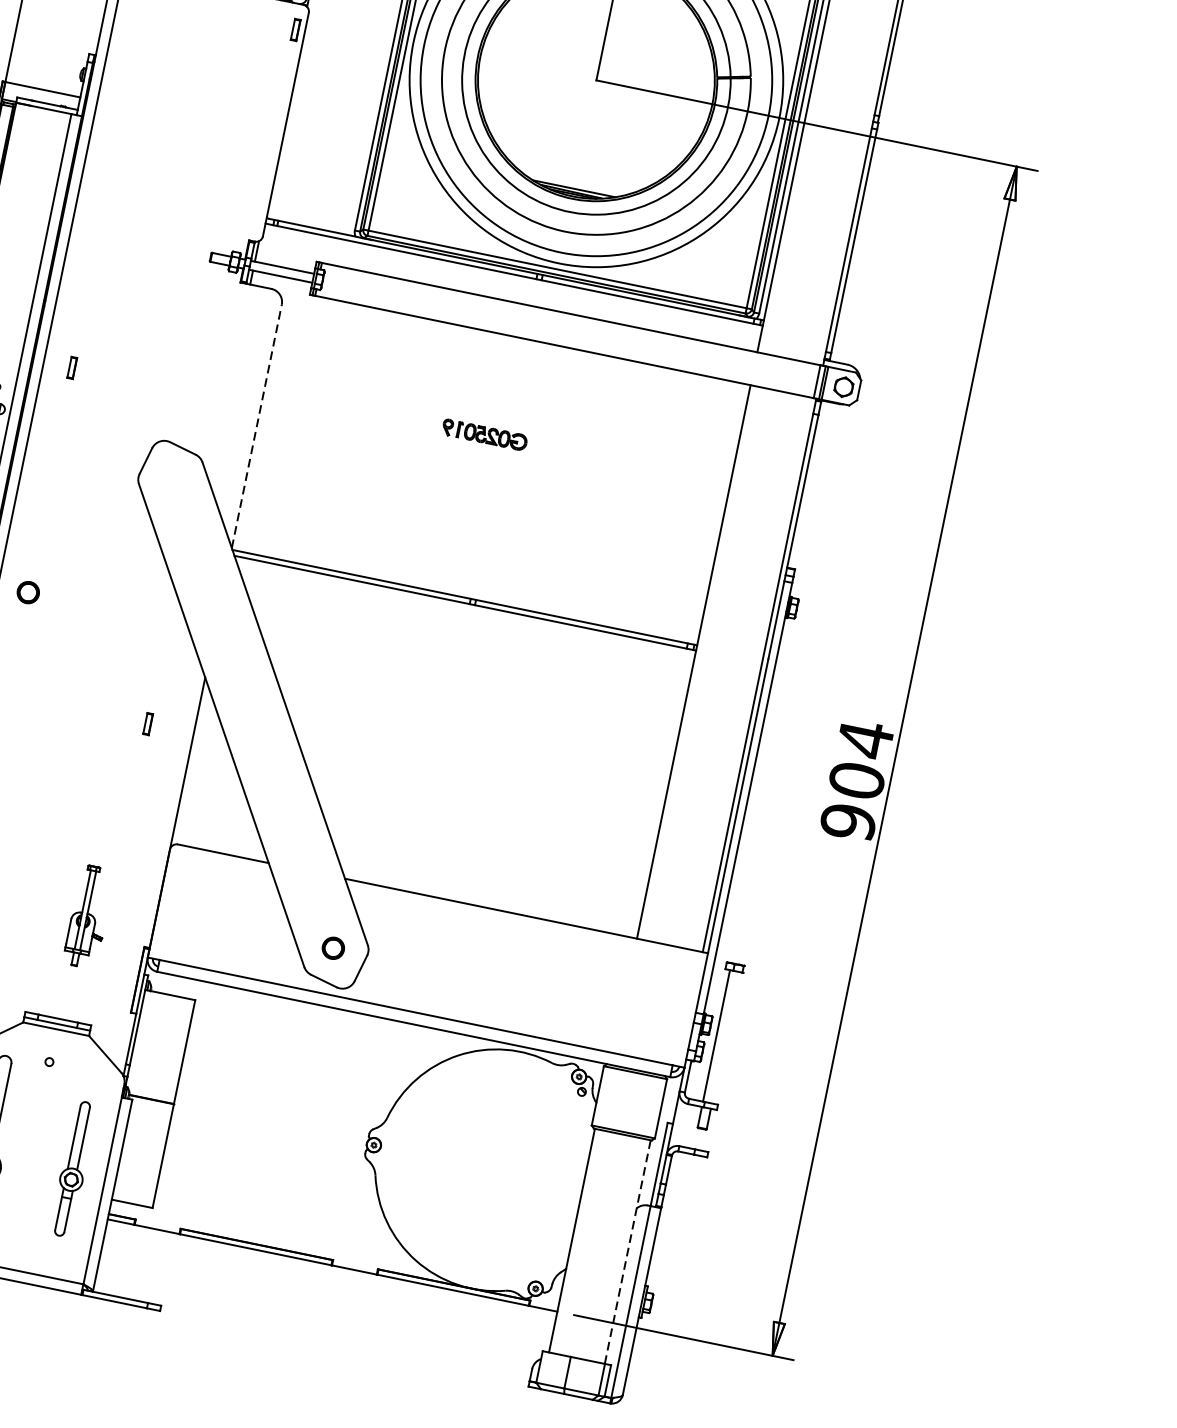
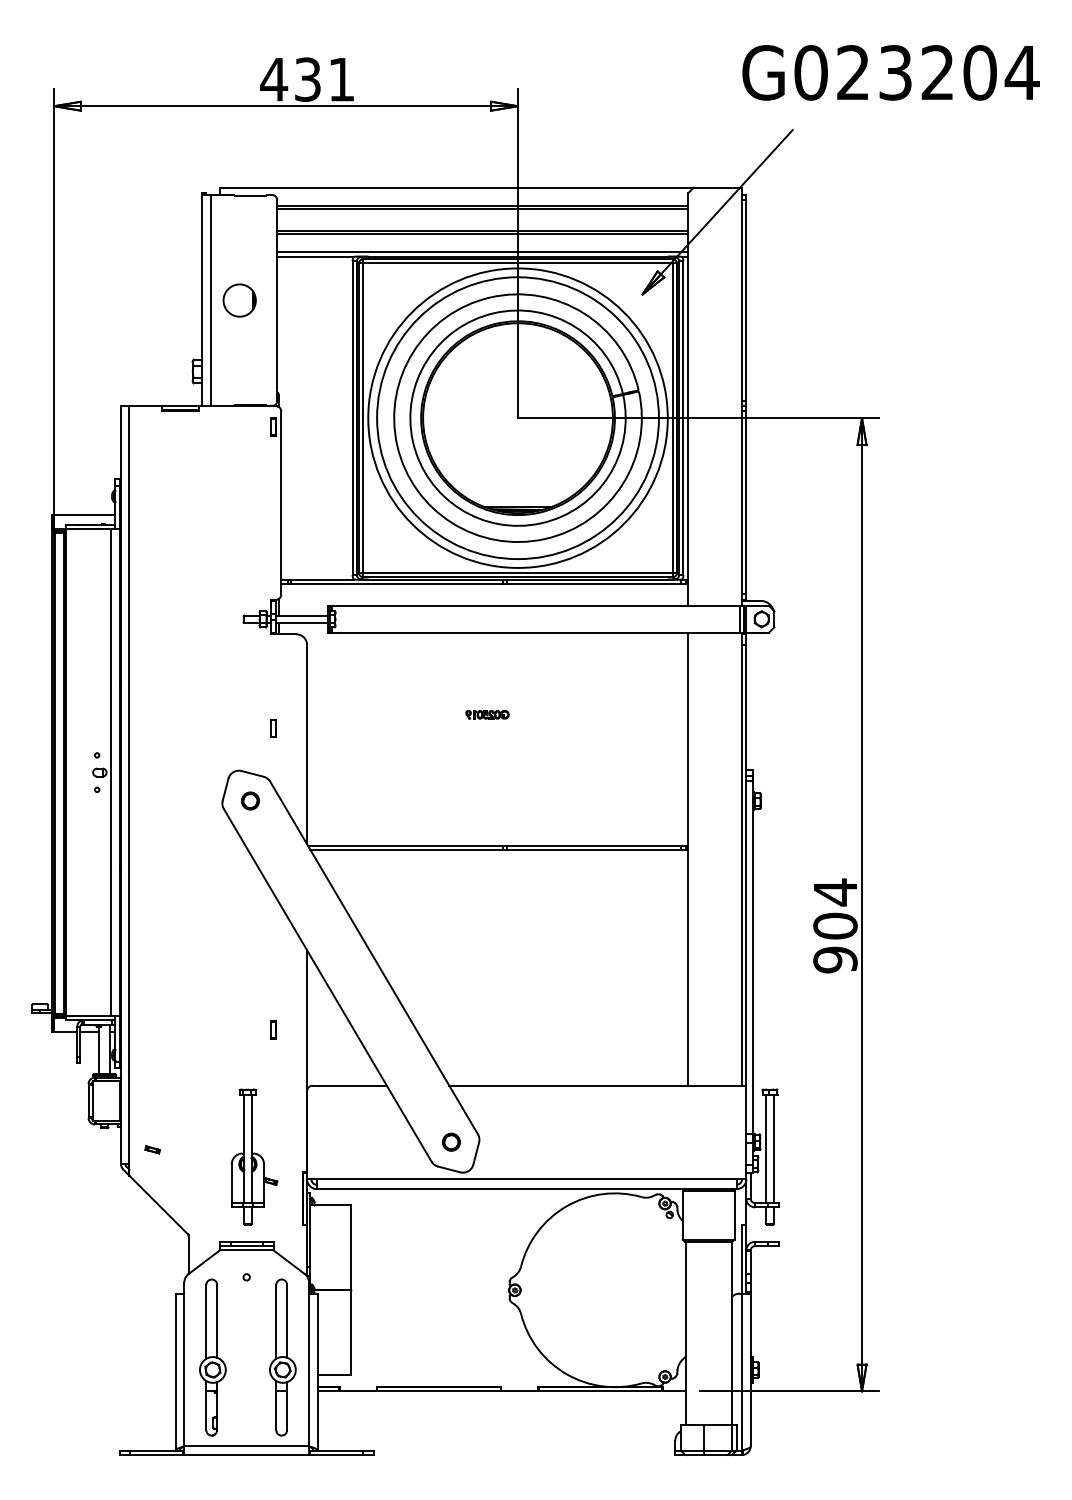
part: (71, 367) -> (273, 728), moved
line: (257, 426) -> (307, 744), dashed -> solid
part: (484, 434) -> (487, 714), size x0.62
circle: (28, 591) -> (250, 800), moved
part: (147, 723) -> (273, 1029), moved
part: (89, 916) -> (254, 1156), size x1.67
line: (725, 1038) -> (773, 1149), added
part: (73, 1168) -> (282, 1357), size x1.43
line: (627, 1252) -> (731, 1333), dashed -> solid

